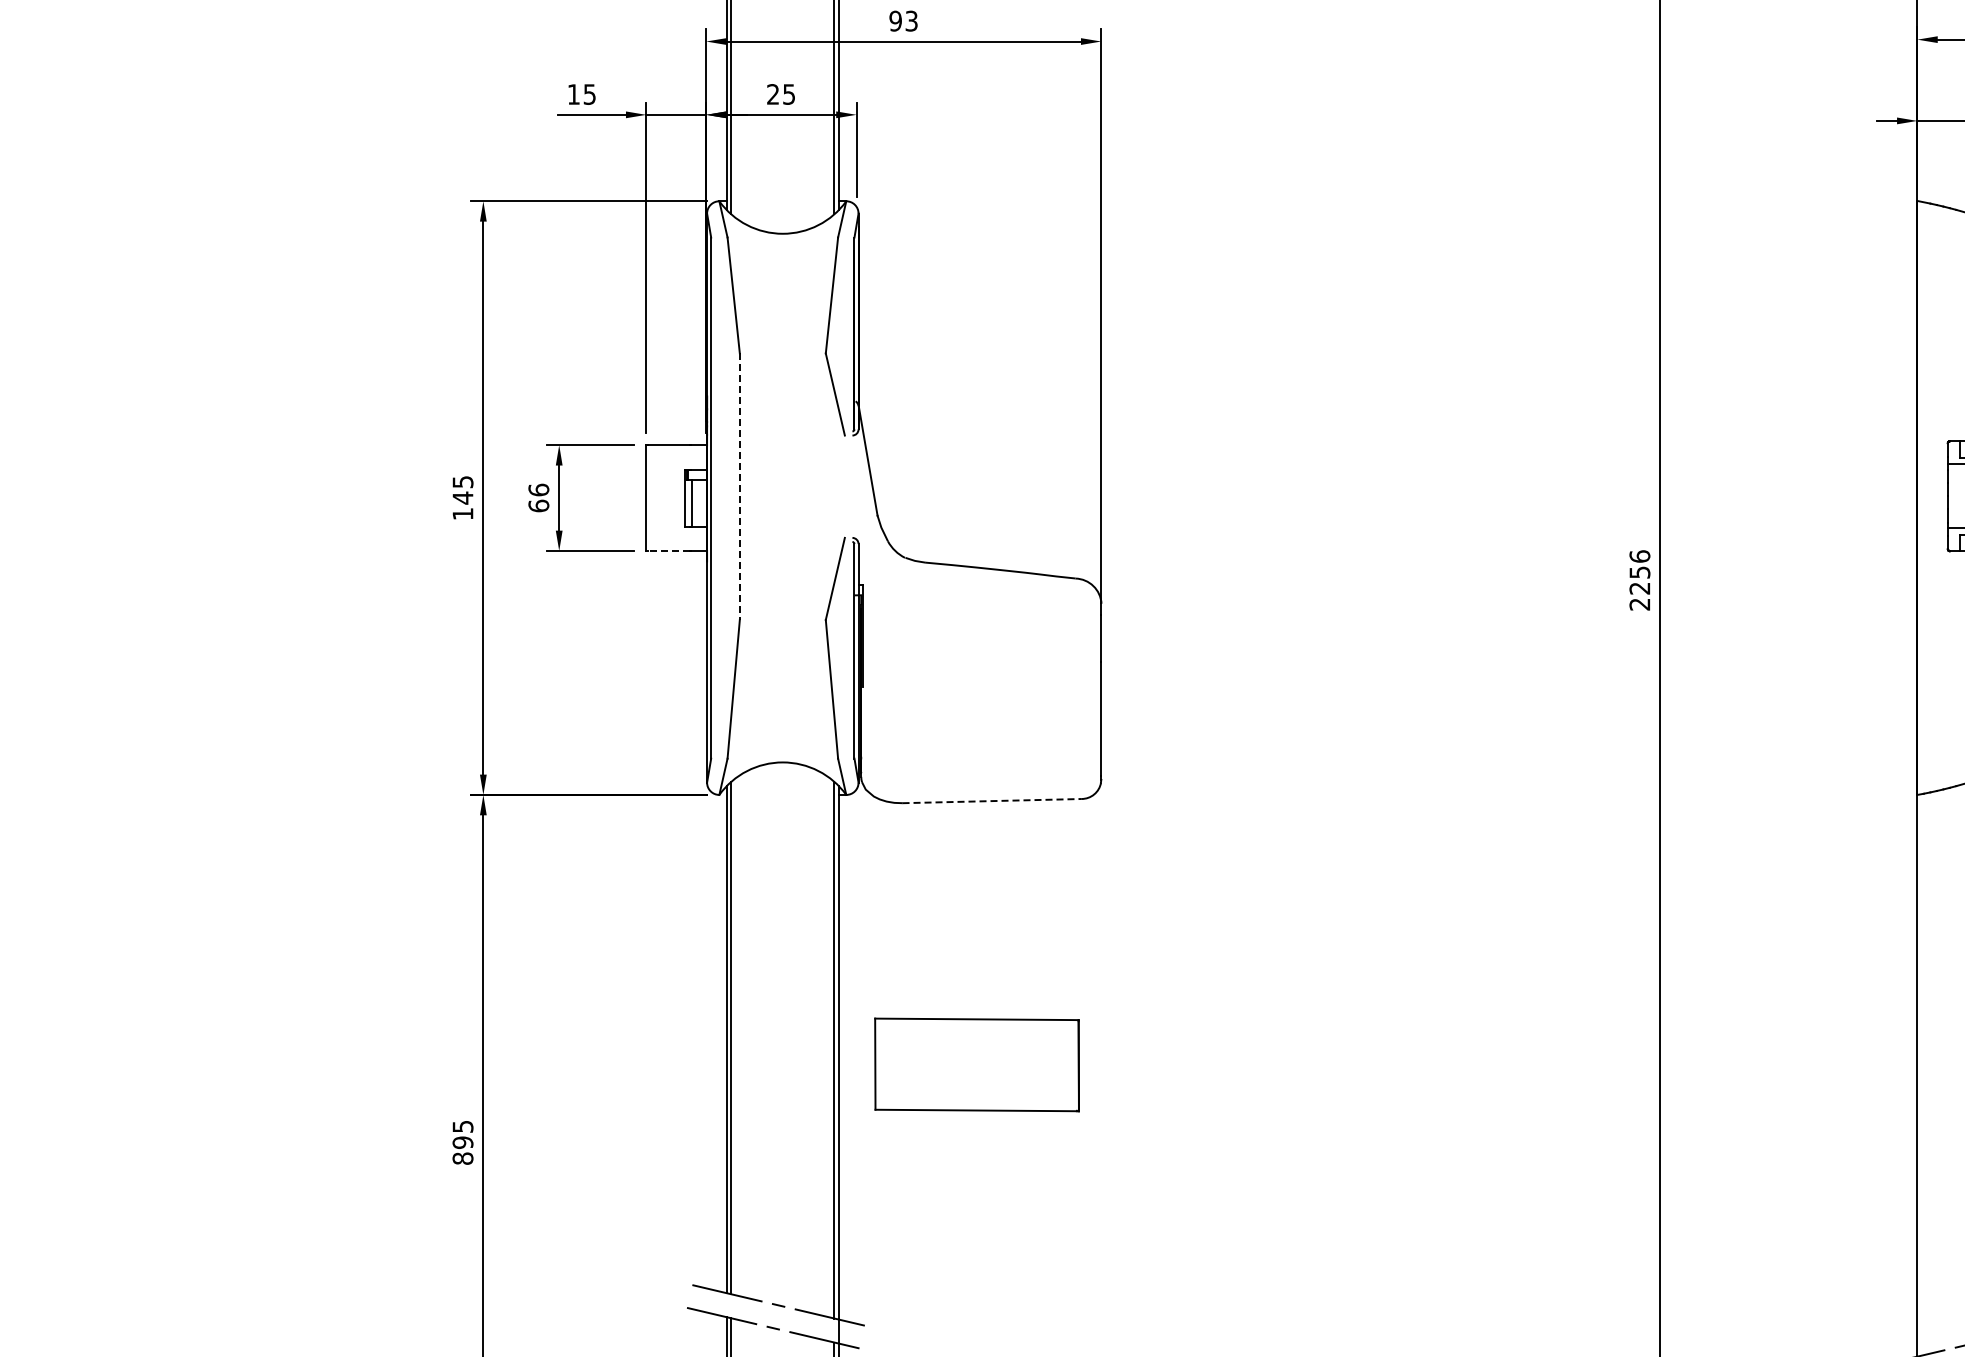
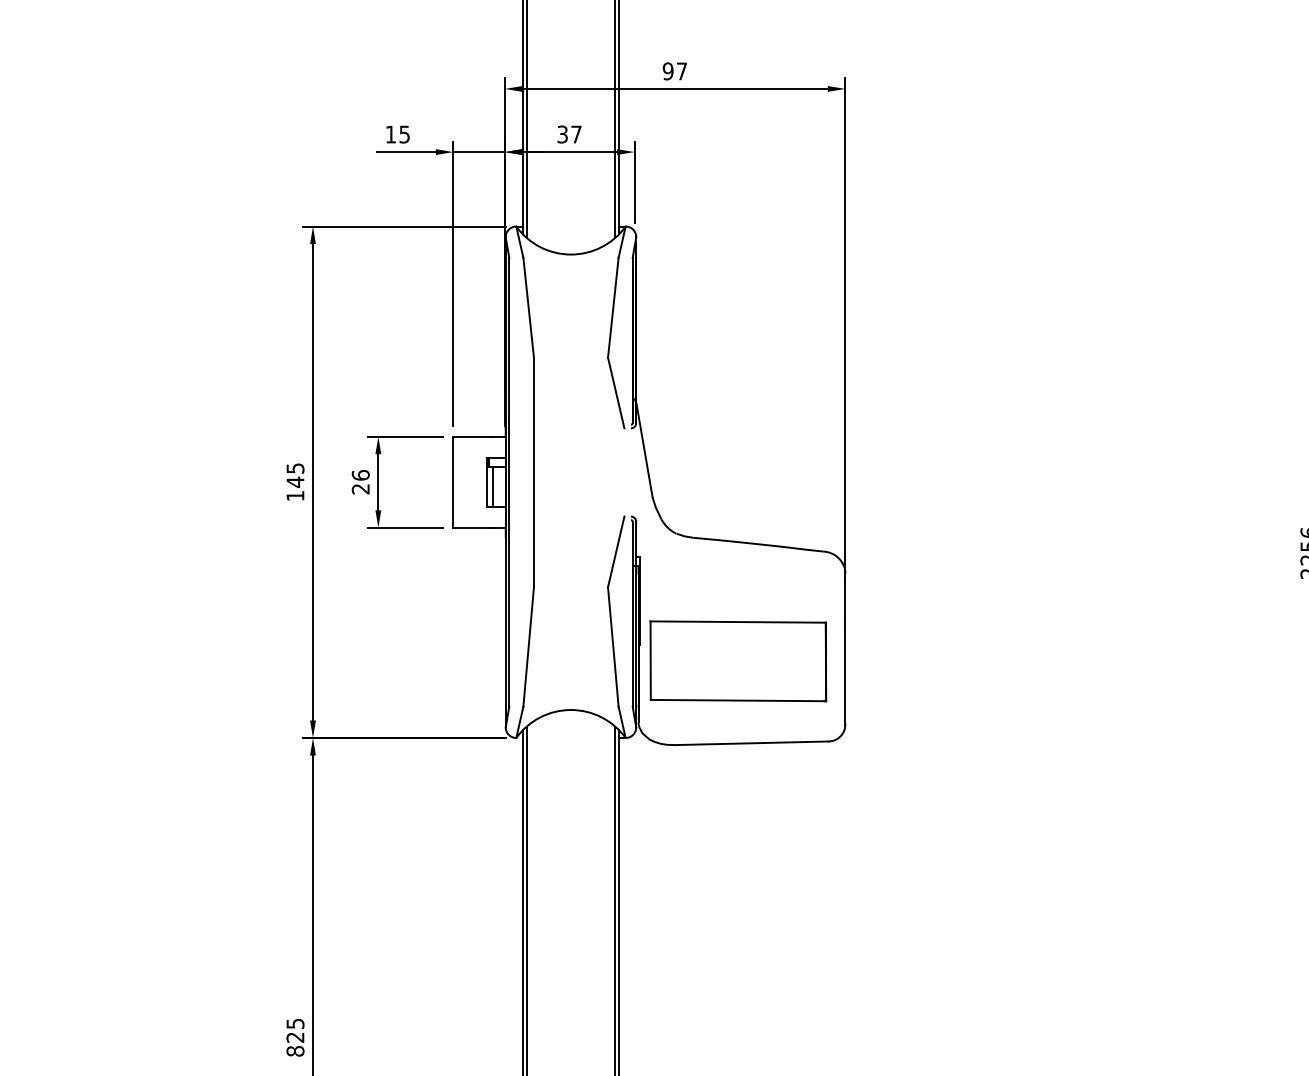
text: (911, 20) -> (681, 70), 93 -> 97
text: (780, 94) -> (568, 134), 25 -> 37
line: (739, 487) -> (533, 473), dashed -> solid
text: (538, 505) -> (360, 488), 66 -> 26
line: (668, 551) -> (472, 528), dashed -> solid
line: (992, 801) -> (751, 743), dashed -> solid
part: (976, 1064) -> (737, 660), moved
text: (462, 1142) -> (295, 1037), 895 -> 825

